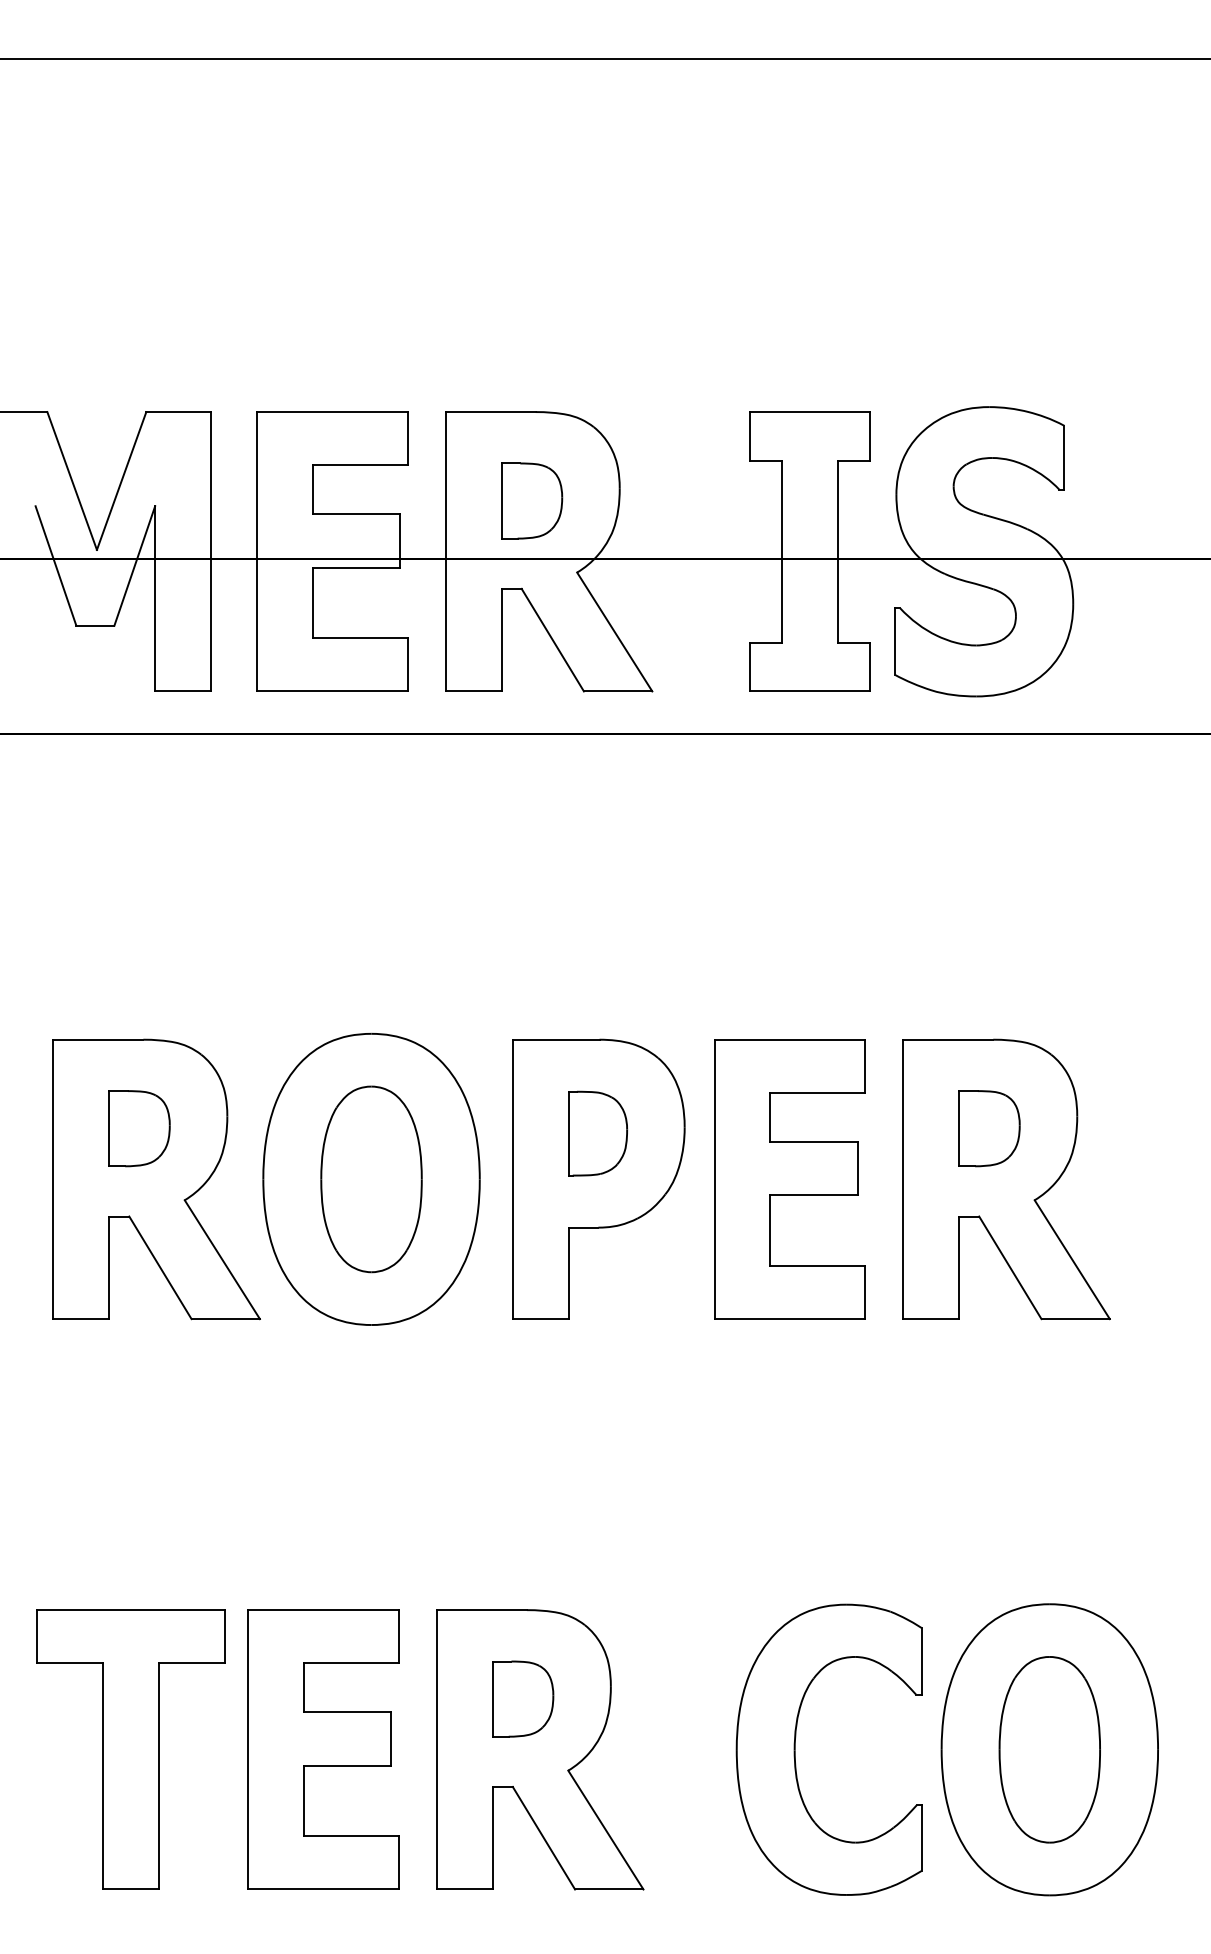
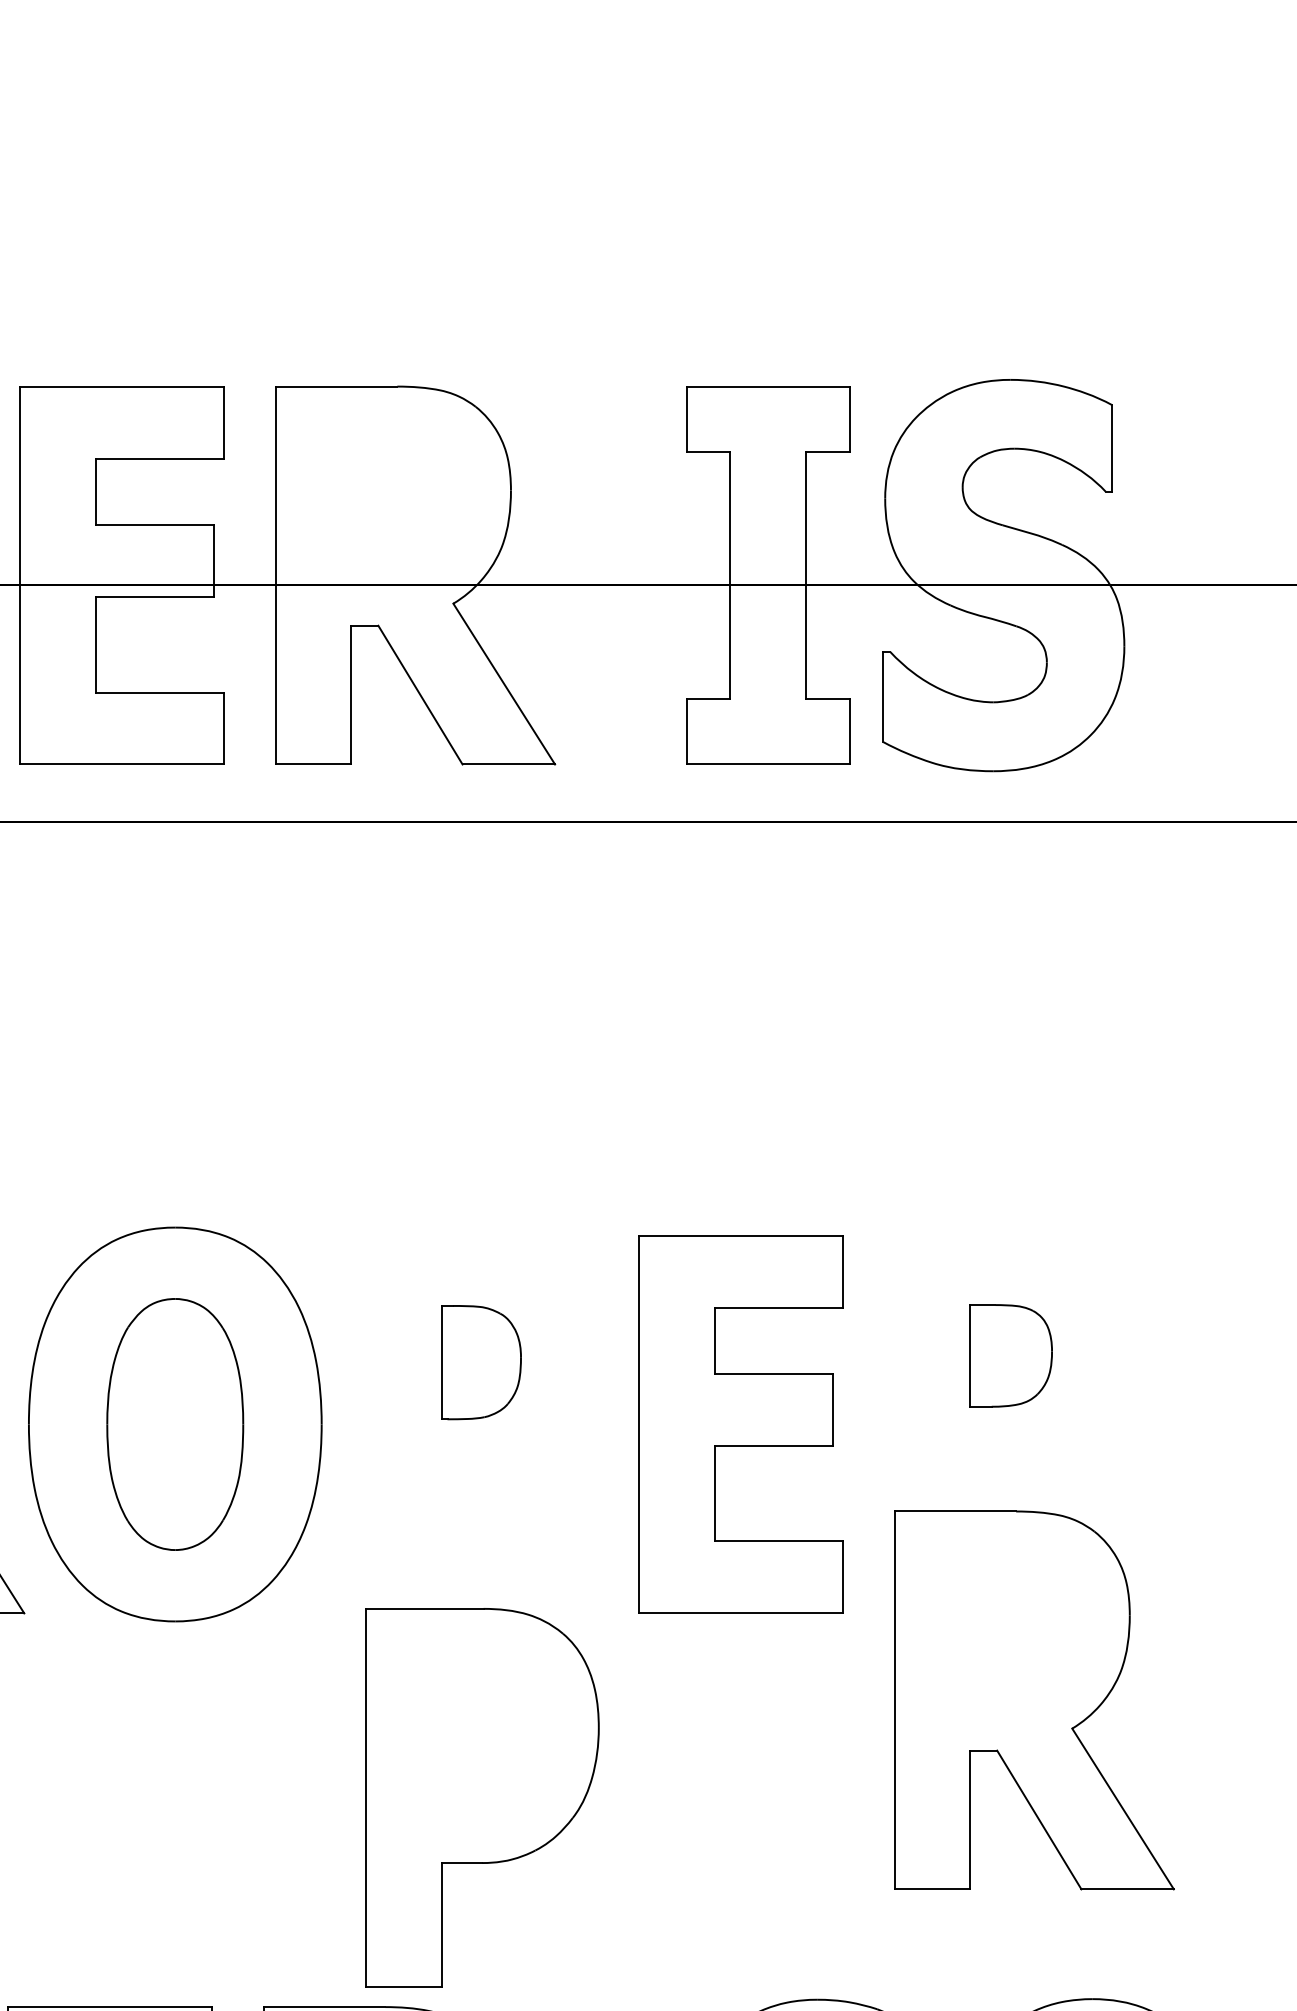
part: (532, 500) -> (392, 506), removed
part: (598, 1178) -> (482, 1796), moved
part: (1006, 1179) -> (1034, 1700), moved

